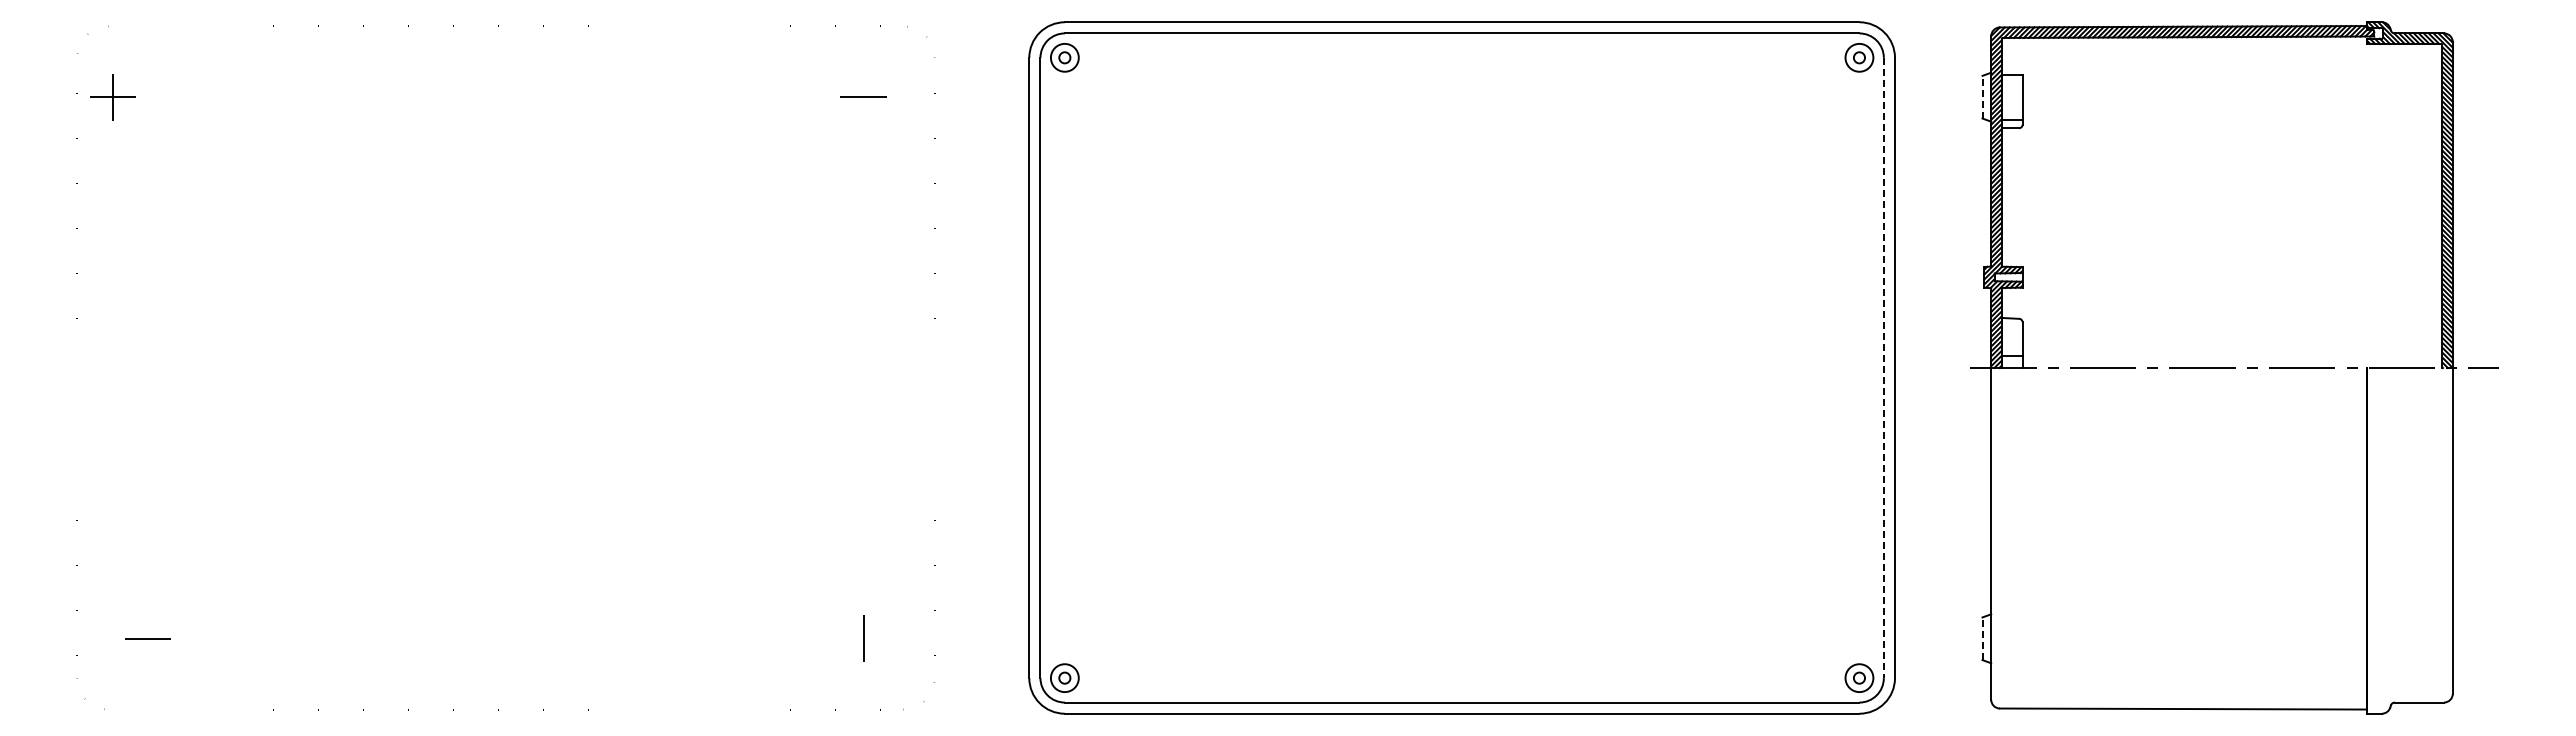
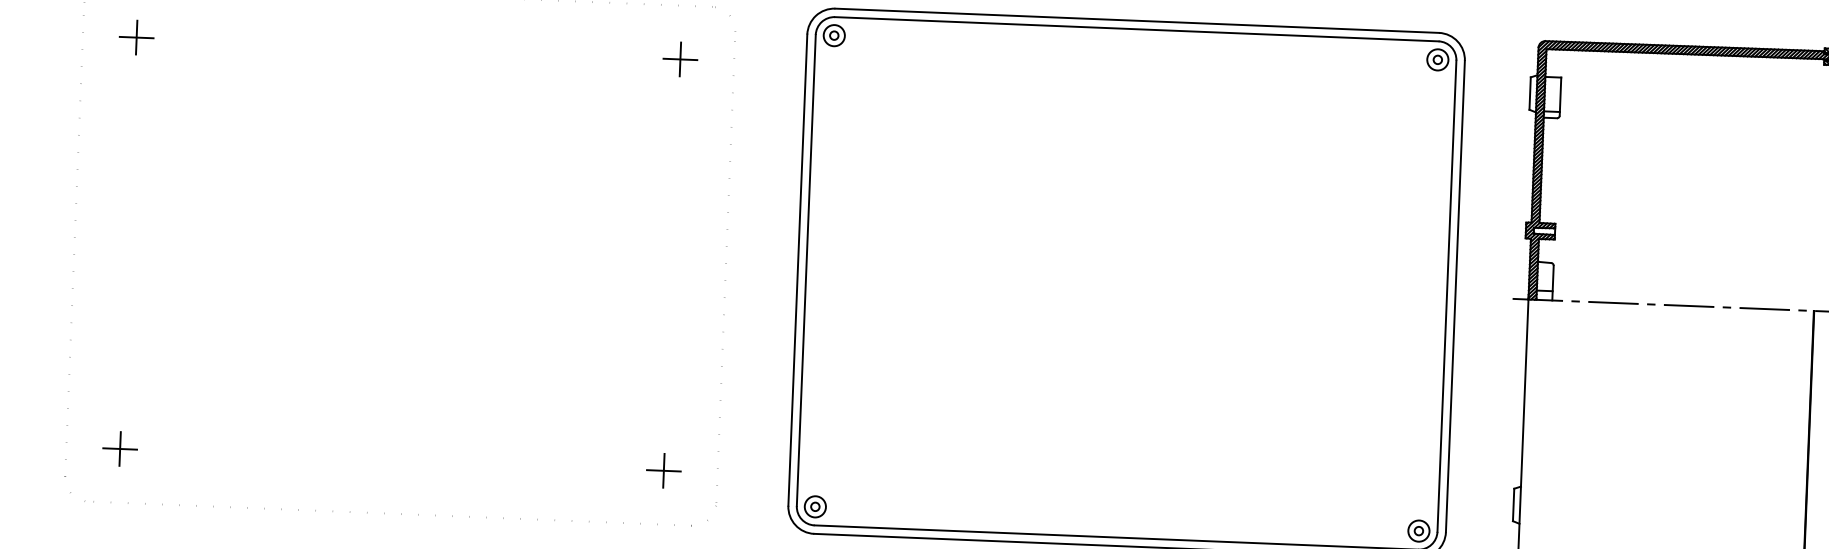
line: (863, 96) -> (680, 58), added
line: (1982, 96) -> (1530, 93), dashed -> solid
part: (112, 97) -> (136, 37), moved
line: (1883, 368) -> (1446, 296), dashed -> solid
line: (148, 638) -> (120, 448), added
line: (863, 638) -> (663, 470), added
line: (1982, 638) -> (1513, 504), dashed -> solid

